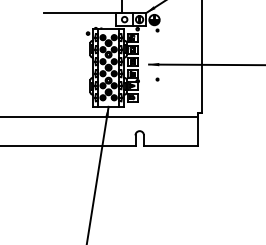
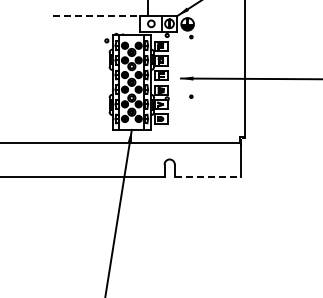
line: (82, 12) -> (100, 15), solid -> dashed
line: (170, 145) -> (207, 177), solid -> dashed

